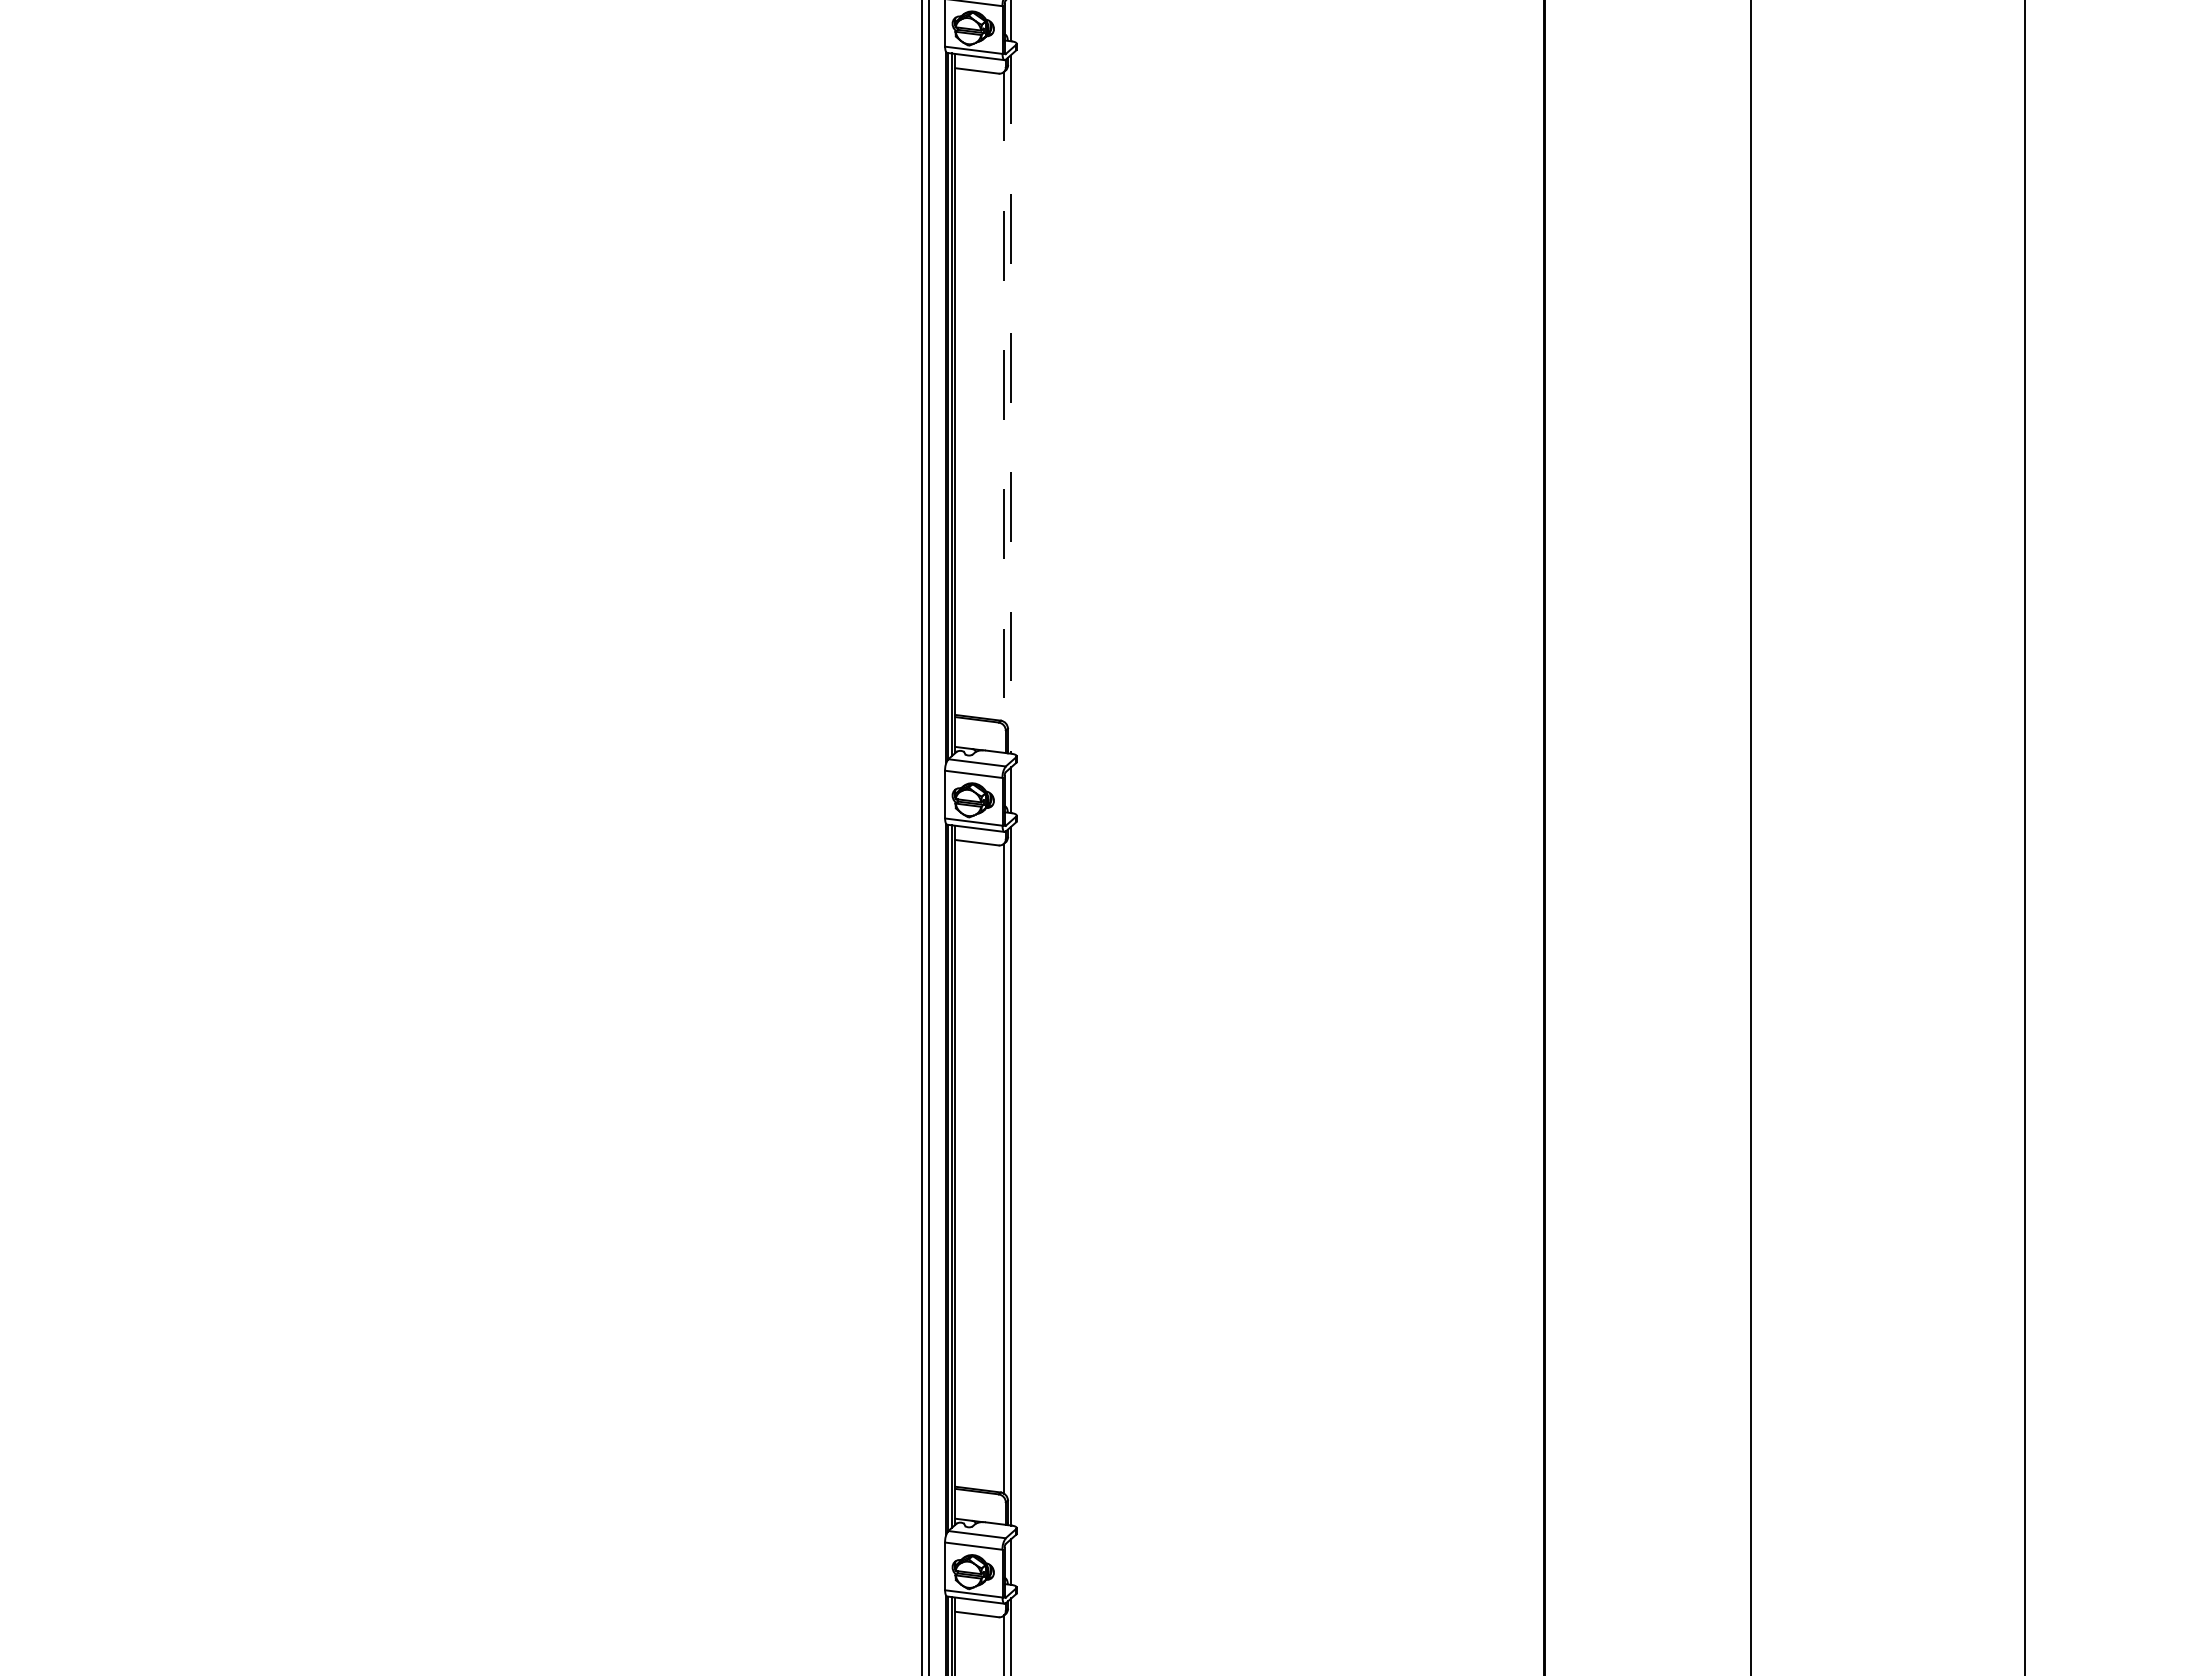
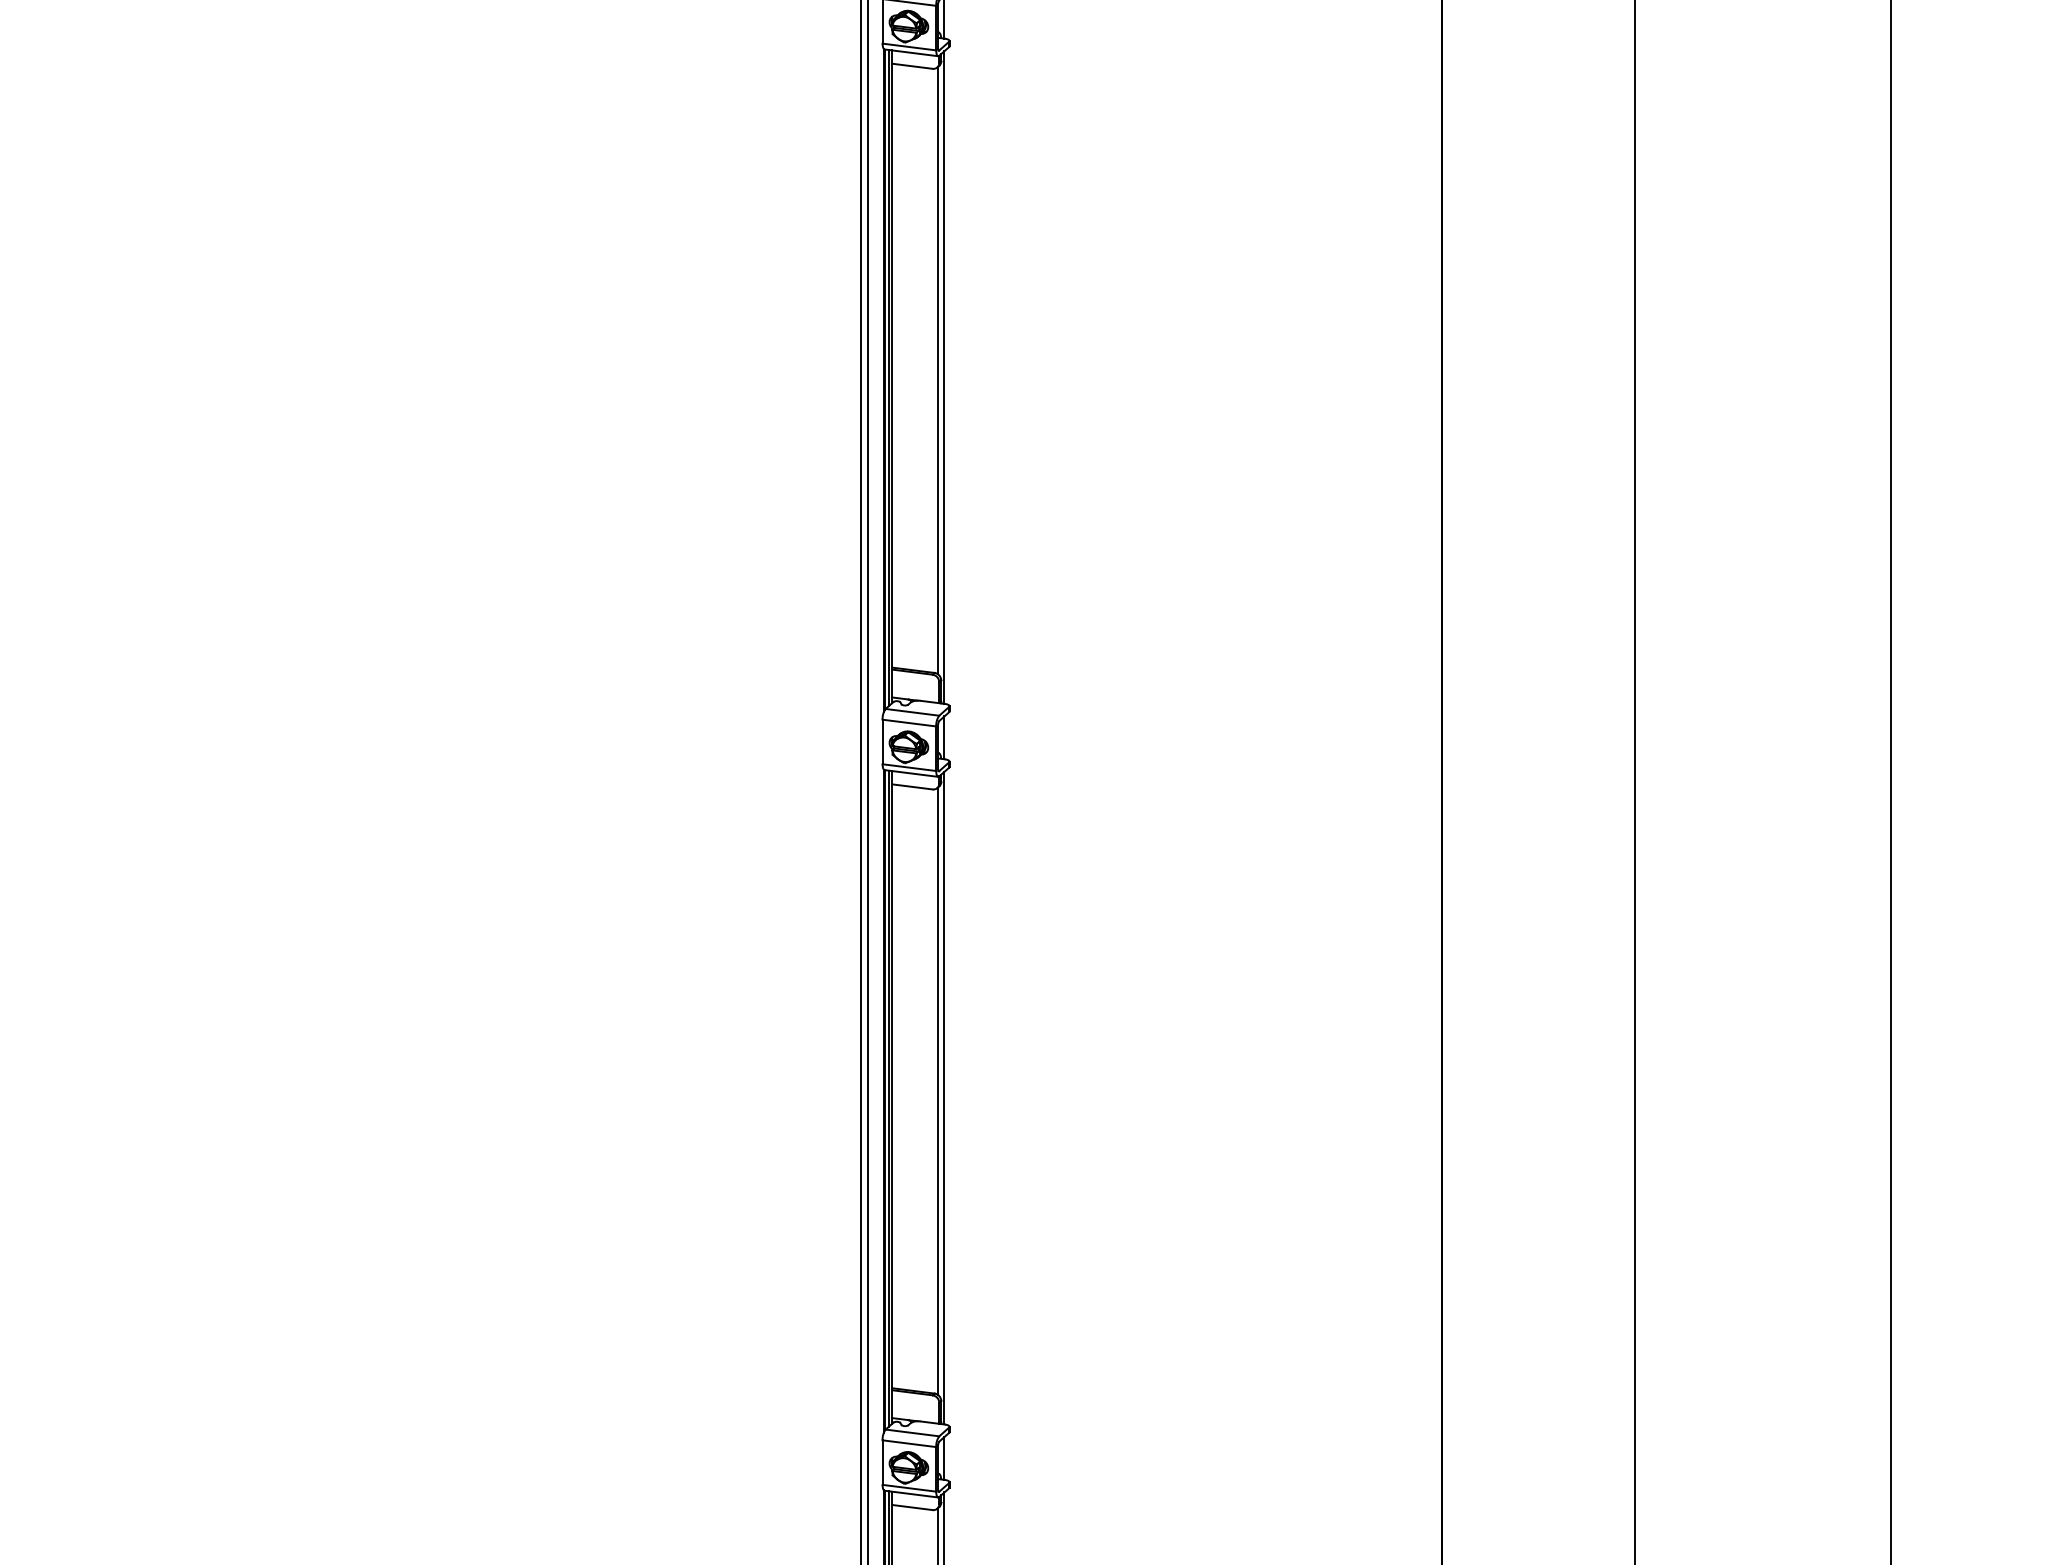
line: (1004, 397) -> (938, 371), dashed -> solid
line: (1011, 404) -> (944, 377), dashed -> solid

